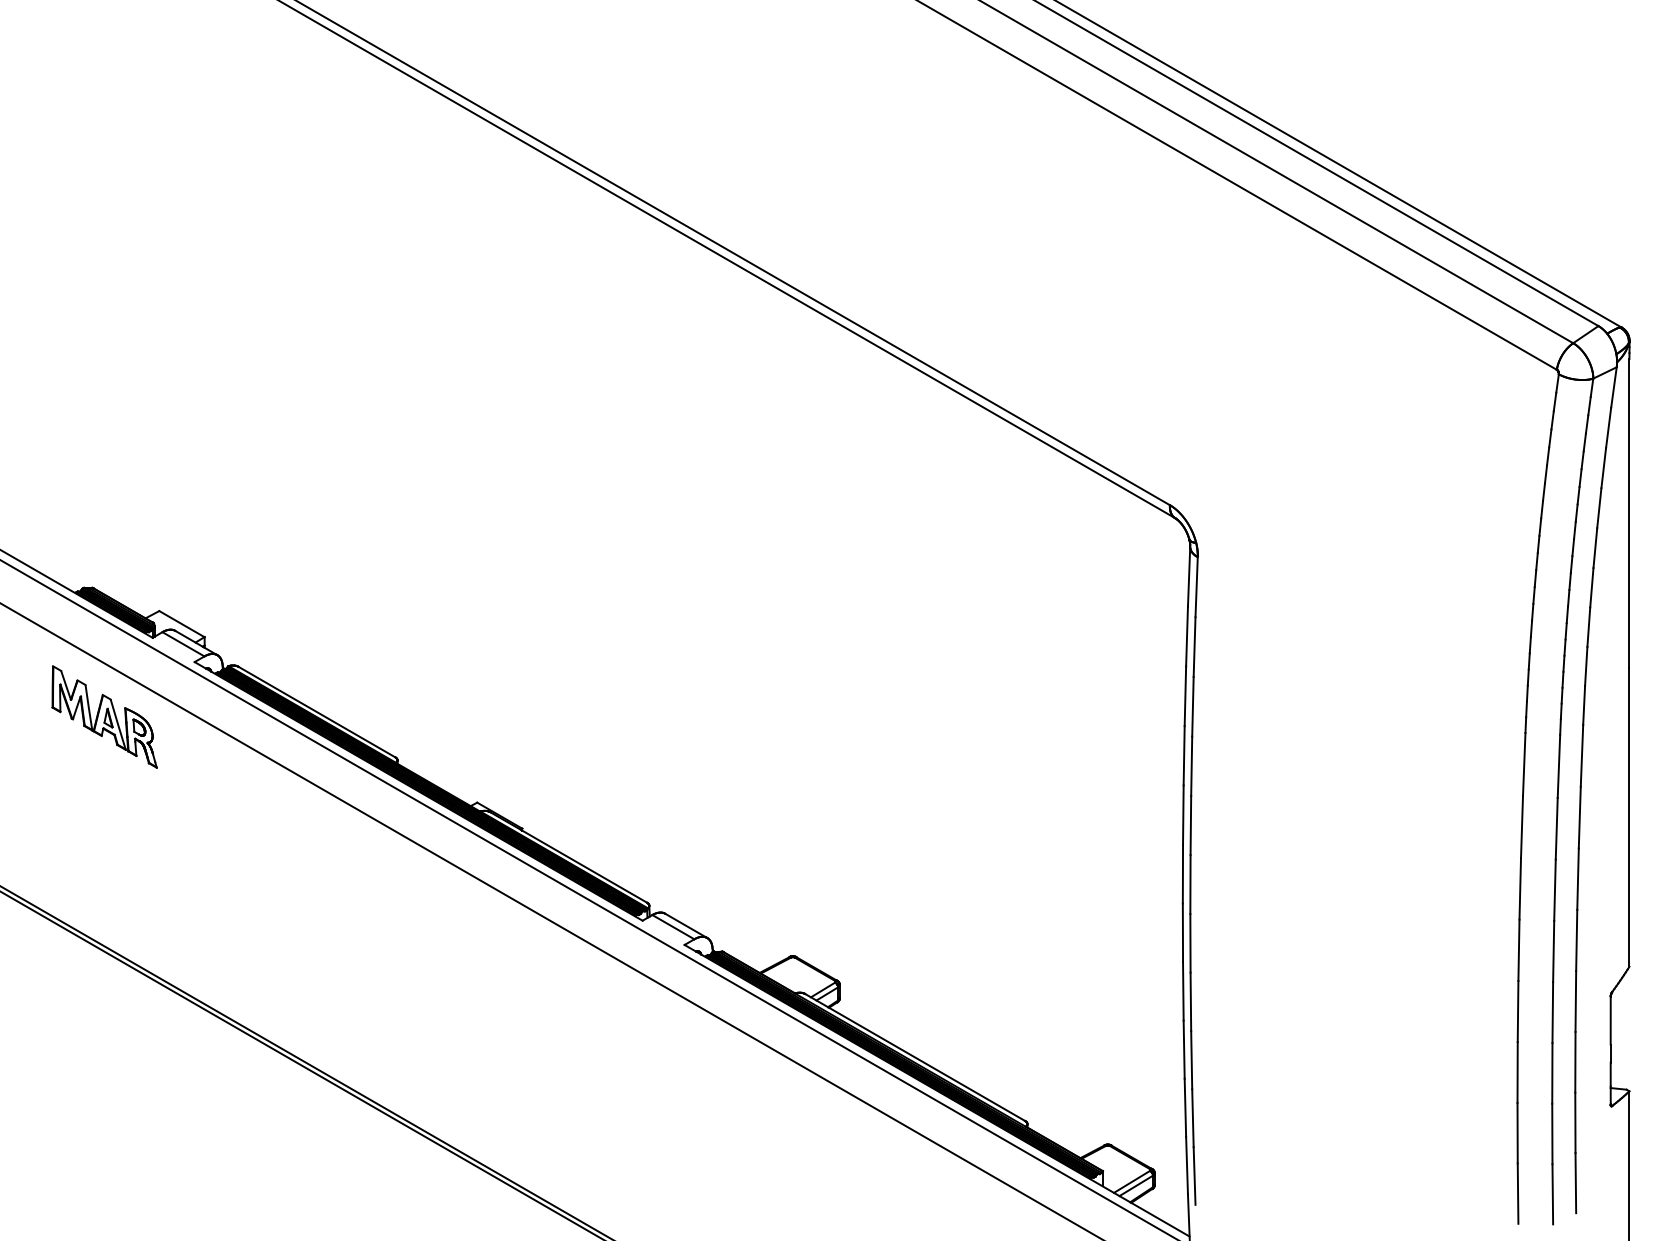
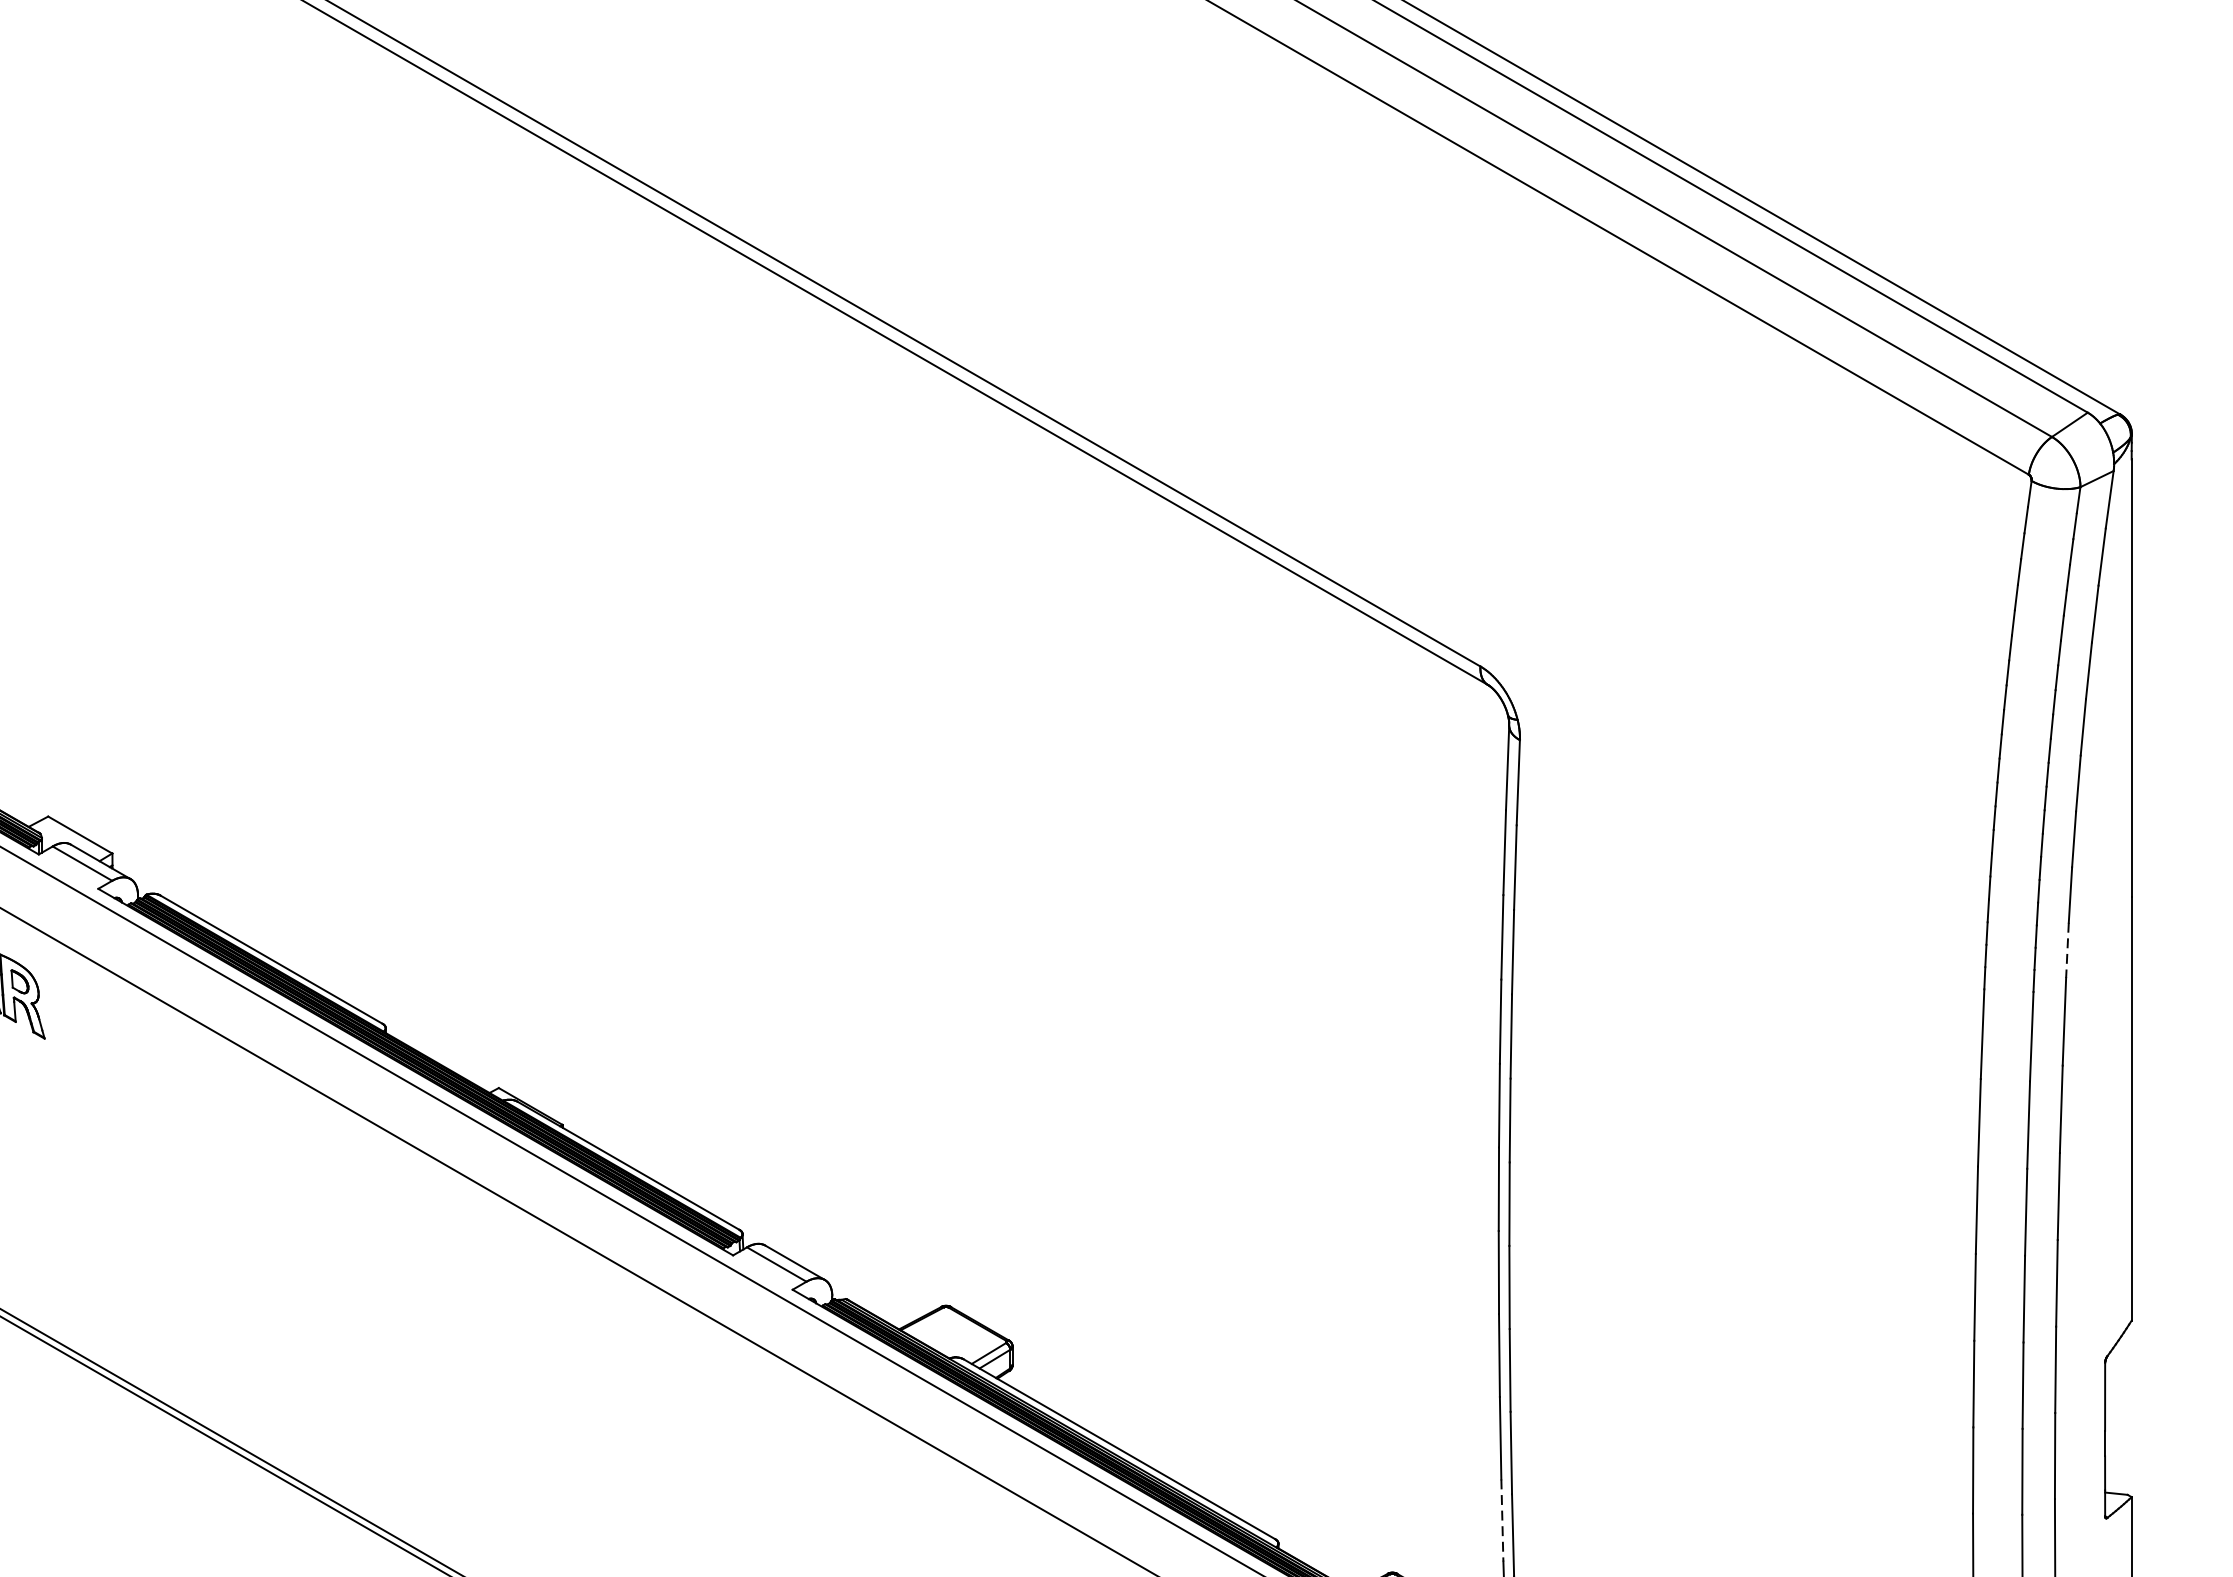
line: (1584, 705) -> (2067, 950), solid -> dashed
line: (1185, 1107) -> (1502, 1520), solid -> dashed

